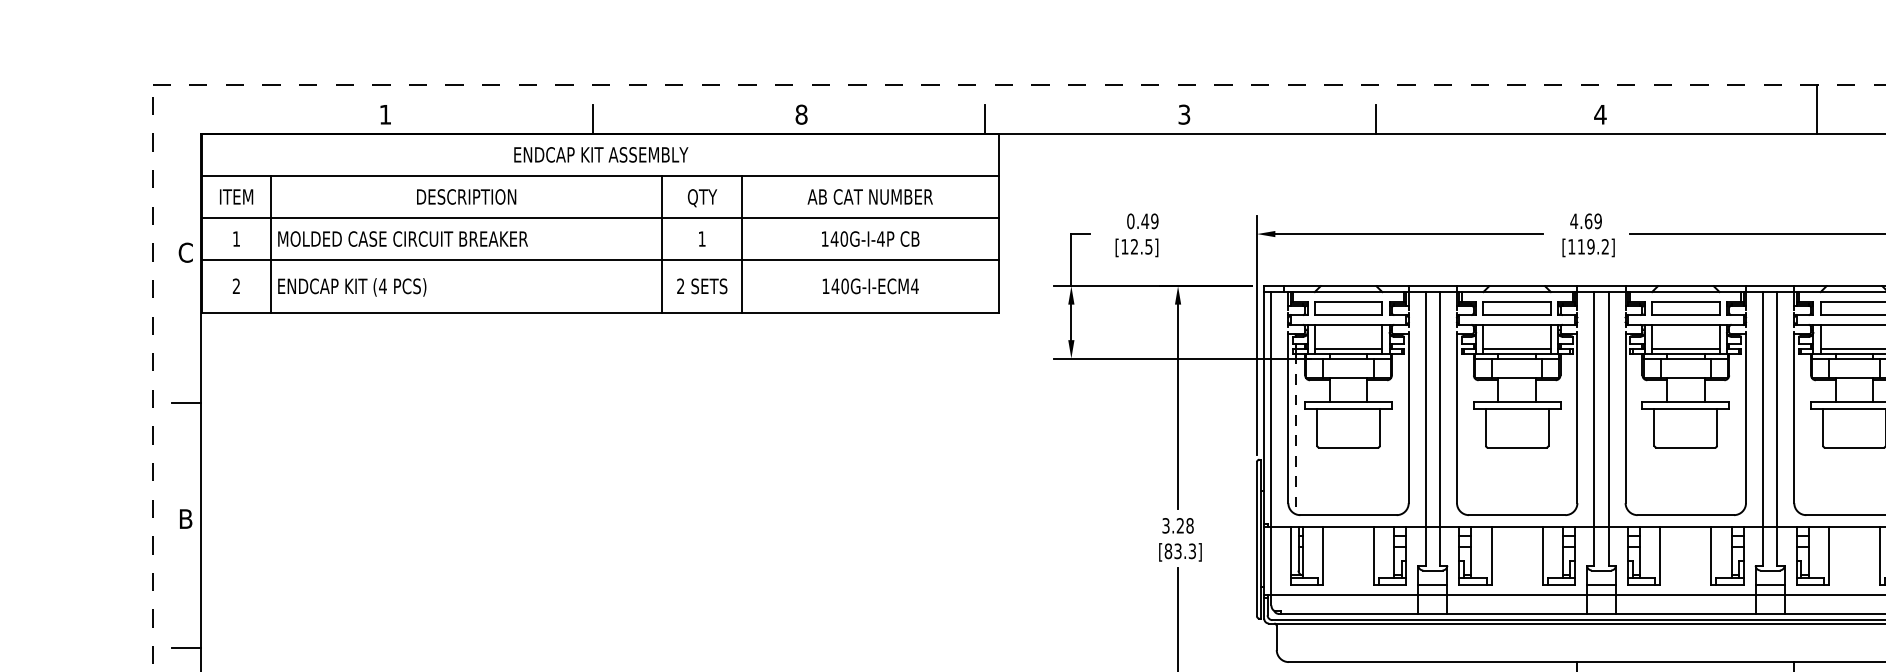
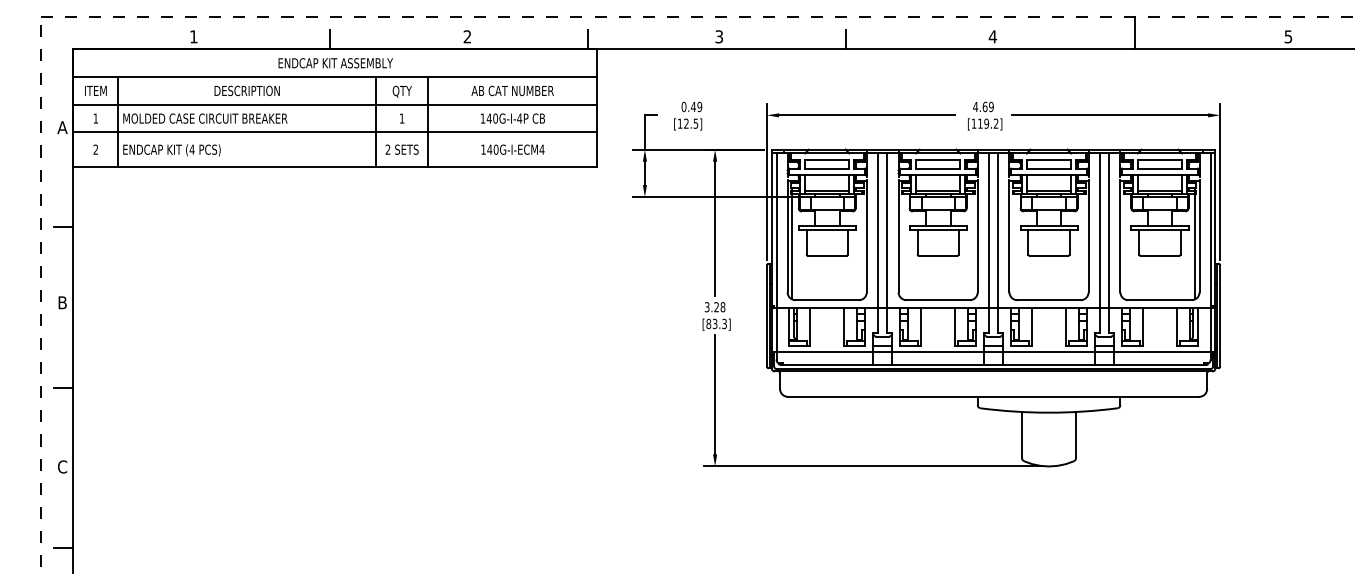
text: (801, 114) -> (467, 36), 8 -> 2
text: (185, 252) -> (62, 127), C -> A
line: (1295, 433) -> (792, 246), dashed -> solid

